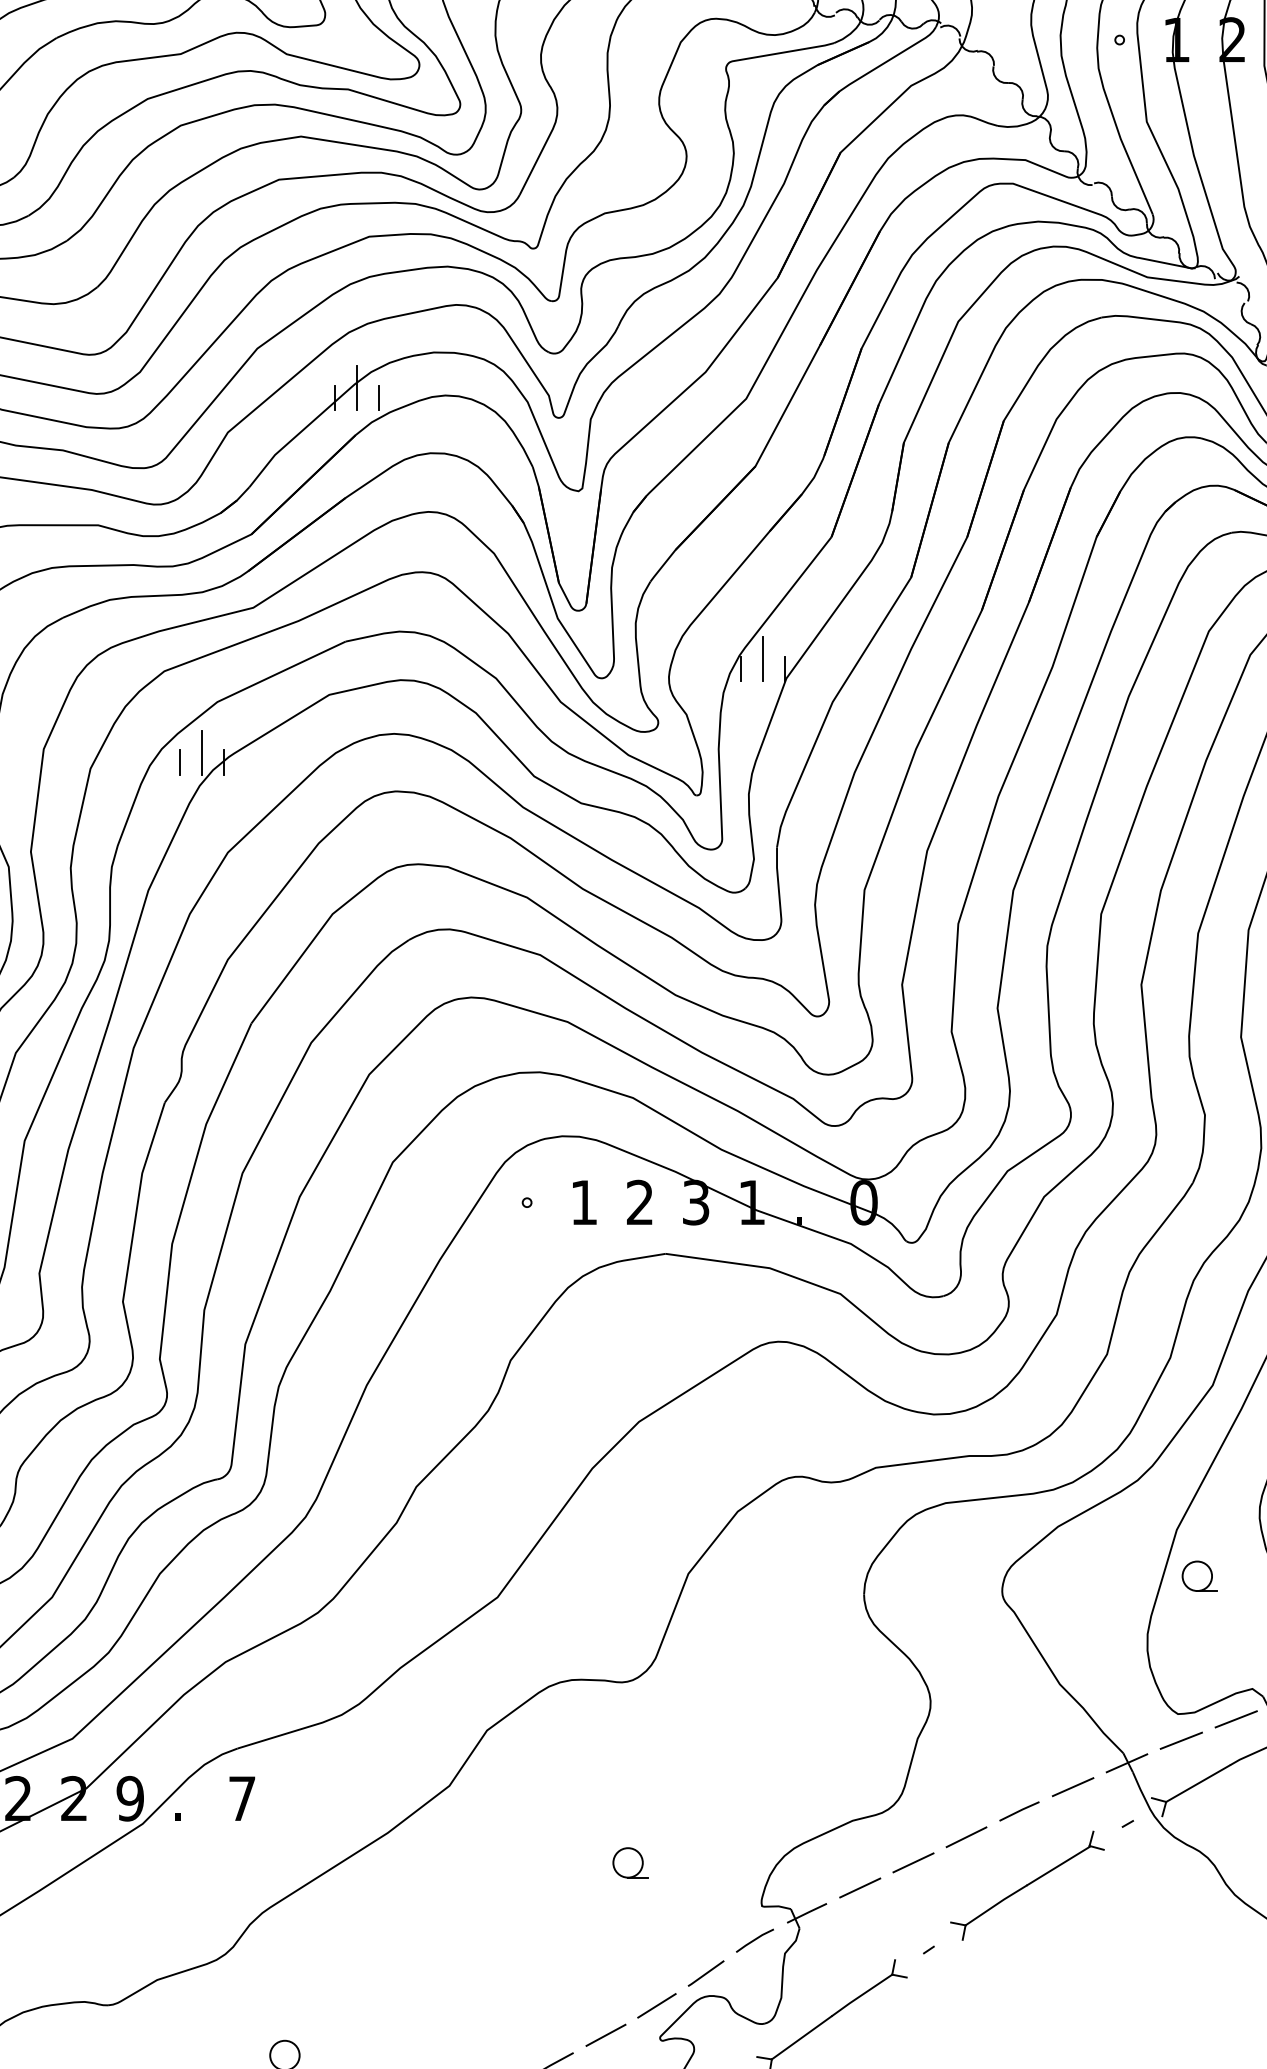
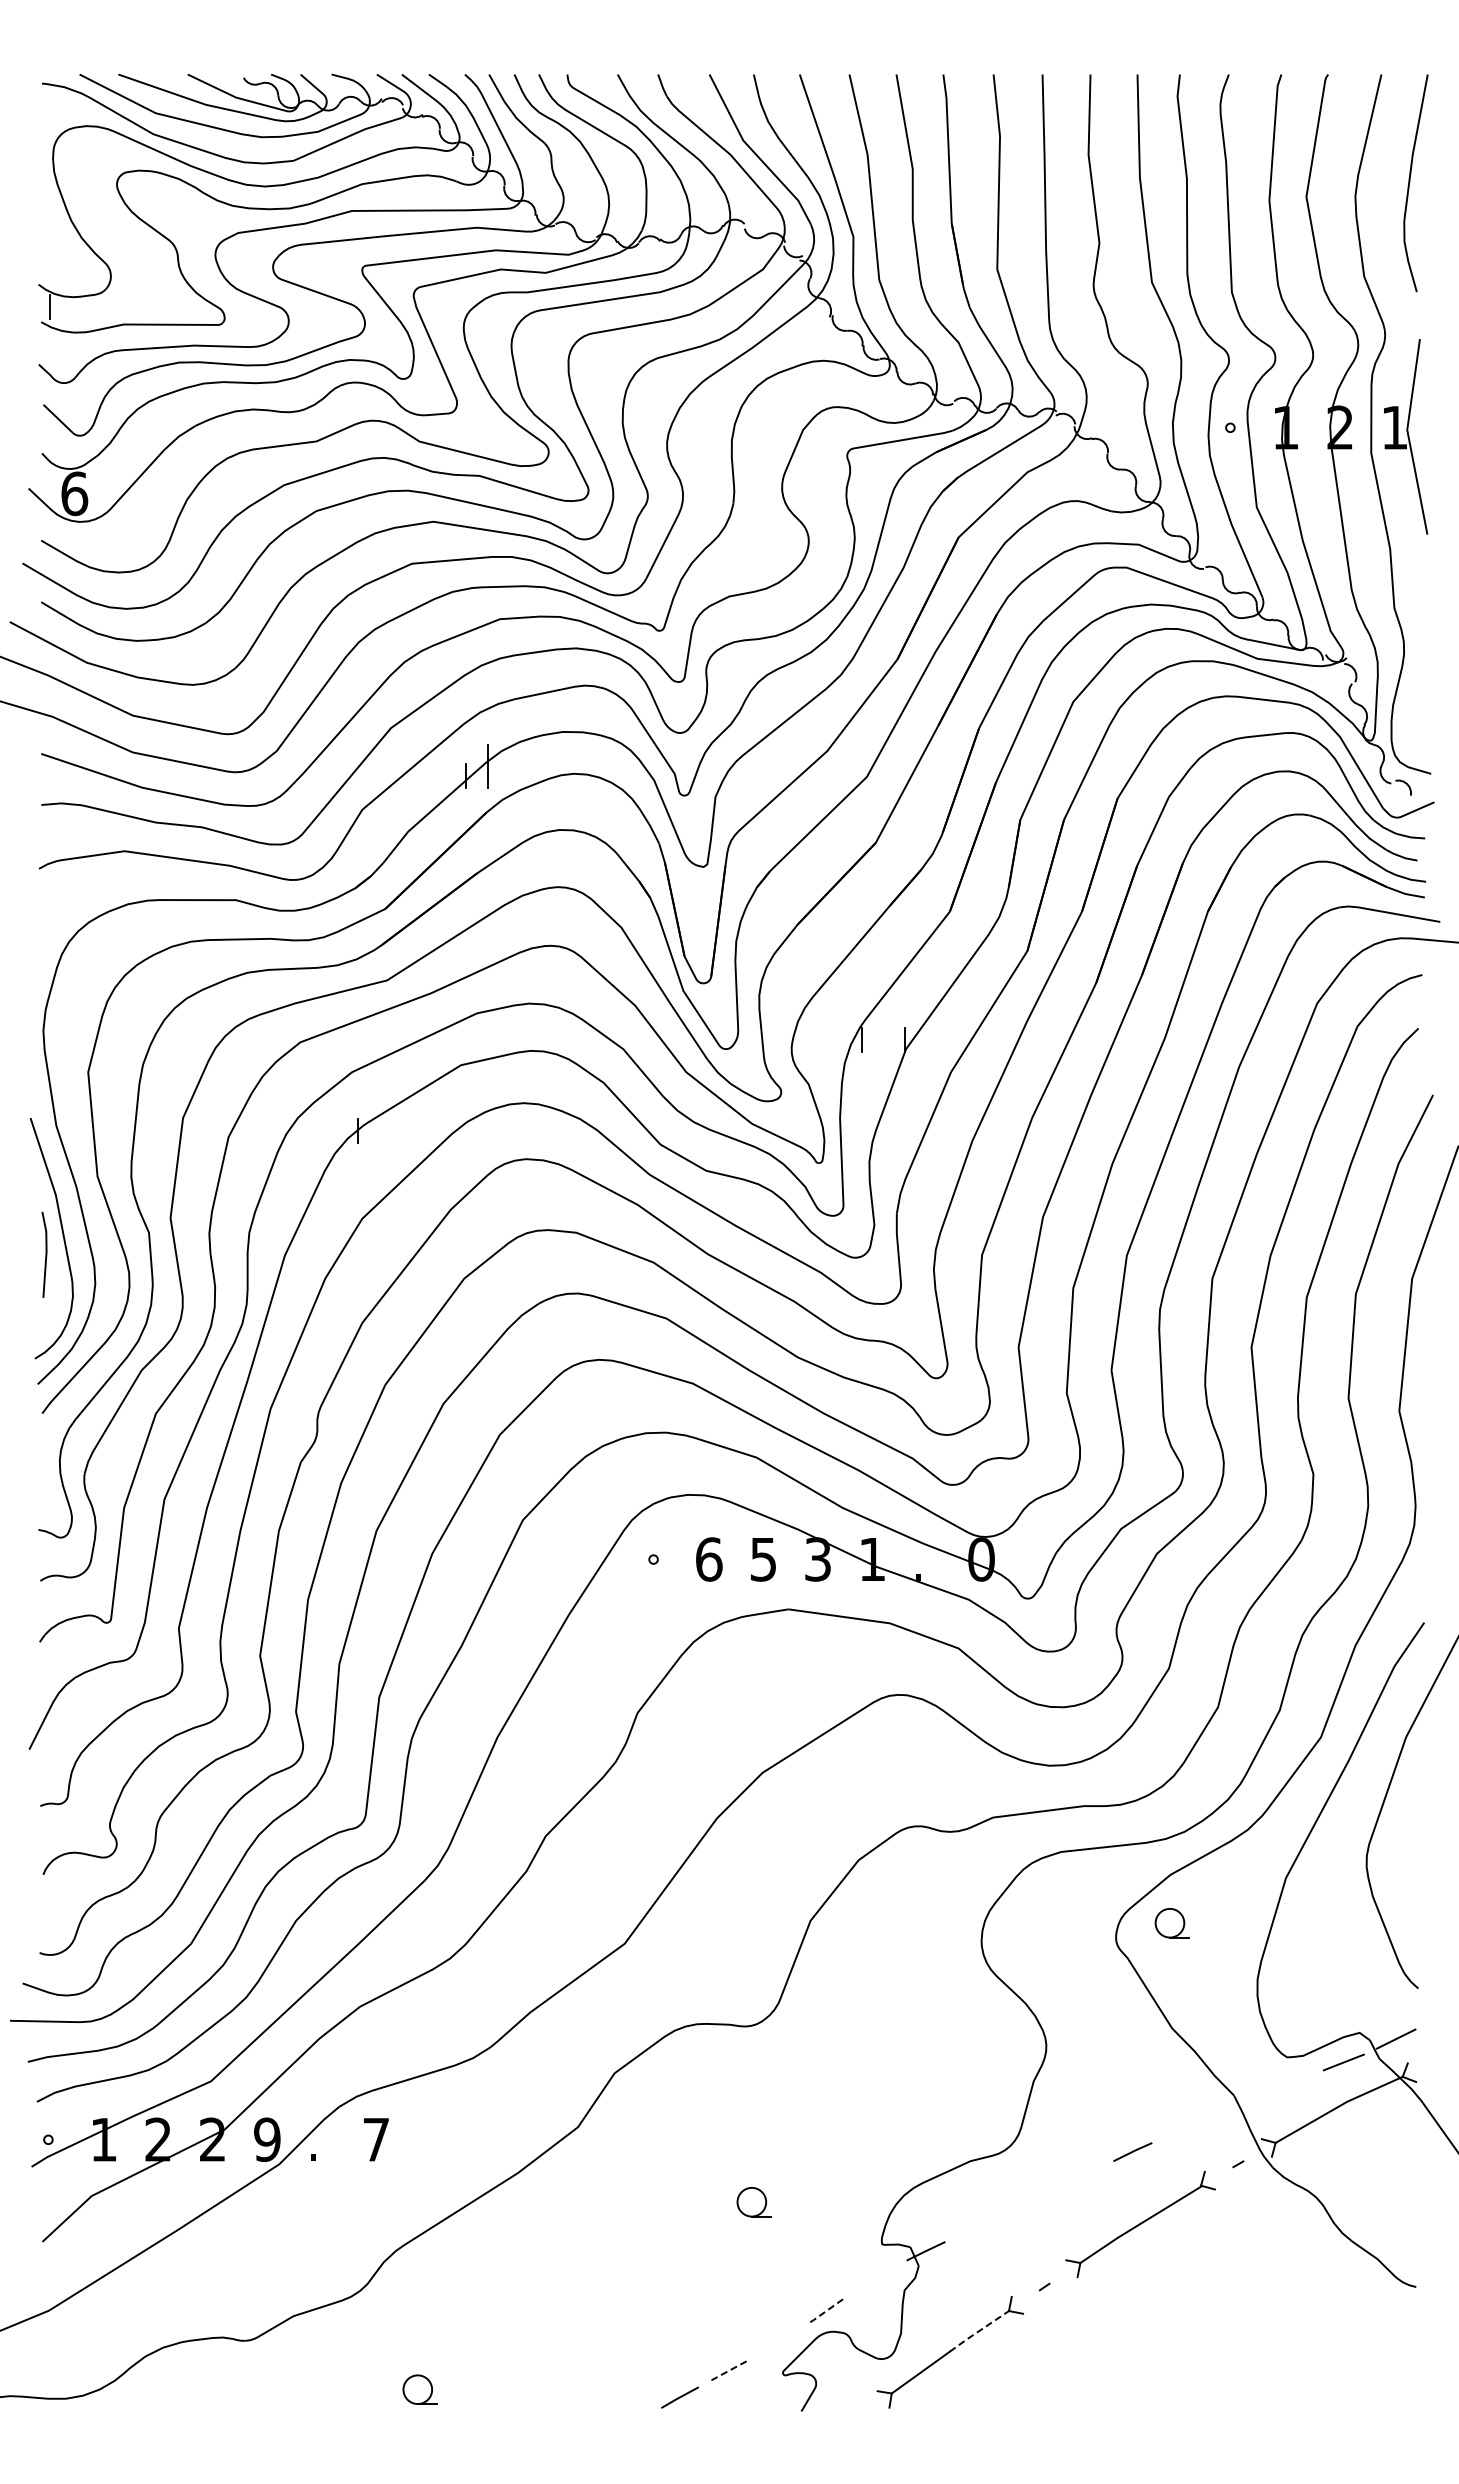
line: (379, 398) -> (509, 776), removed
line: (763, 659) -> (883, 1030), removed
line: (201, 752) -> (336, 1121), removed
line: (179, 762) -> (315, 1131), removed
text: (584, 1202) -> (709, 1559), 1 -> 6
text: (639, 1202) -> (762, 1559), 2 -> 5
part: (1198, 1576) -> (1171, 1923), moved
line: (1181, 1740) -> (1290, 2083), removed
line: (1126, 1762) -> (1237, 2104), removed
line: (1072, 1787) -> (1184, 2128), removed
line: (966, 1836) -> (1081, 2176), removed
line: (913, 1863) -> (1029, 2202), removed
line: (859, 1887) -> (977, 2226), removed
line: (754, 1940) -> (874, 2277), removed
line: (705, 1974) -> (827, 2310), solid -> dashed
line: (861, 1995) -> (979, 2331), solid -> dashed
line: (656, 2004) -> (779, 2340), removed
line: (606, 2034) -> (730, 2369), solid -> dashed

